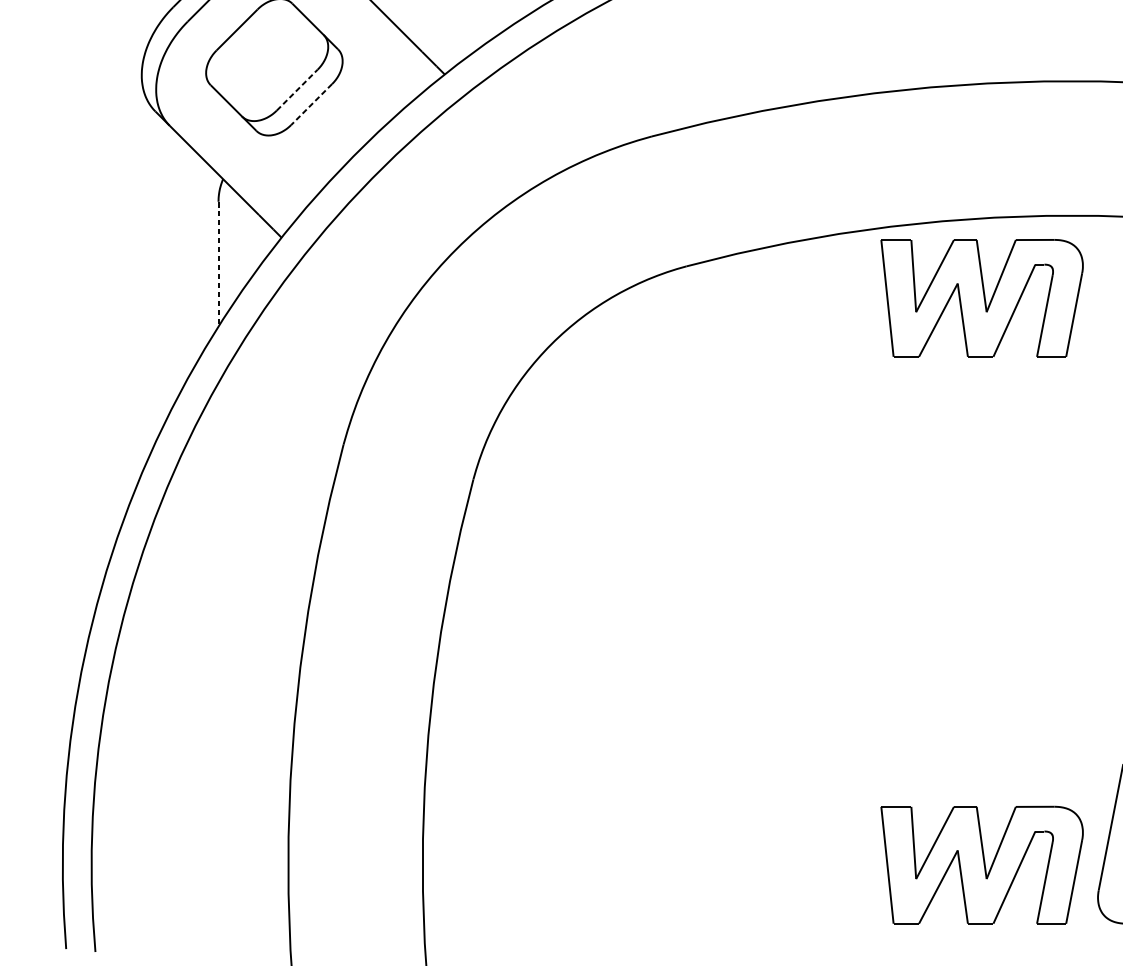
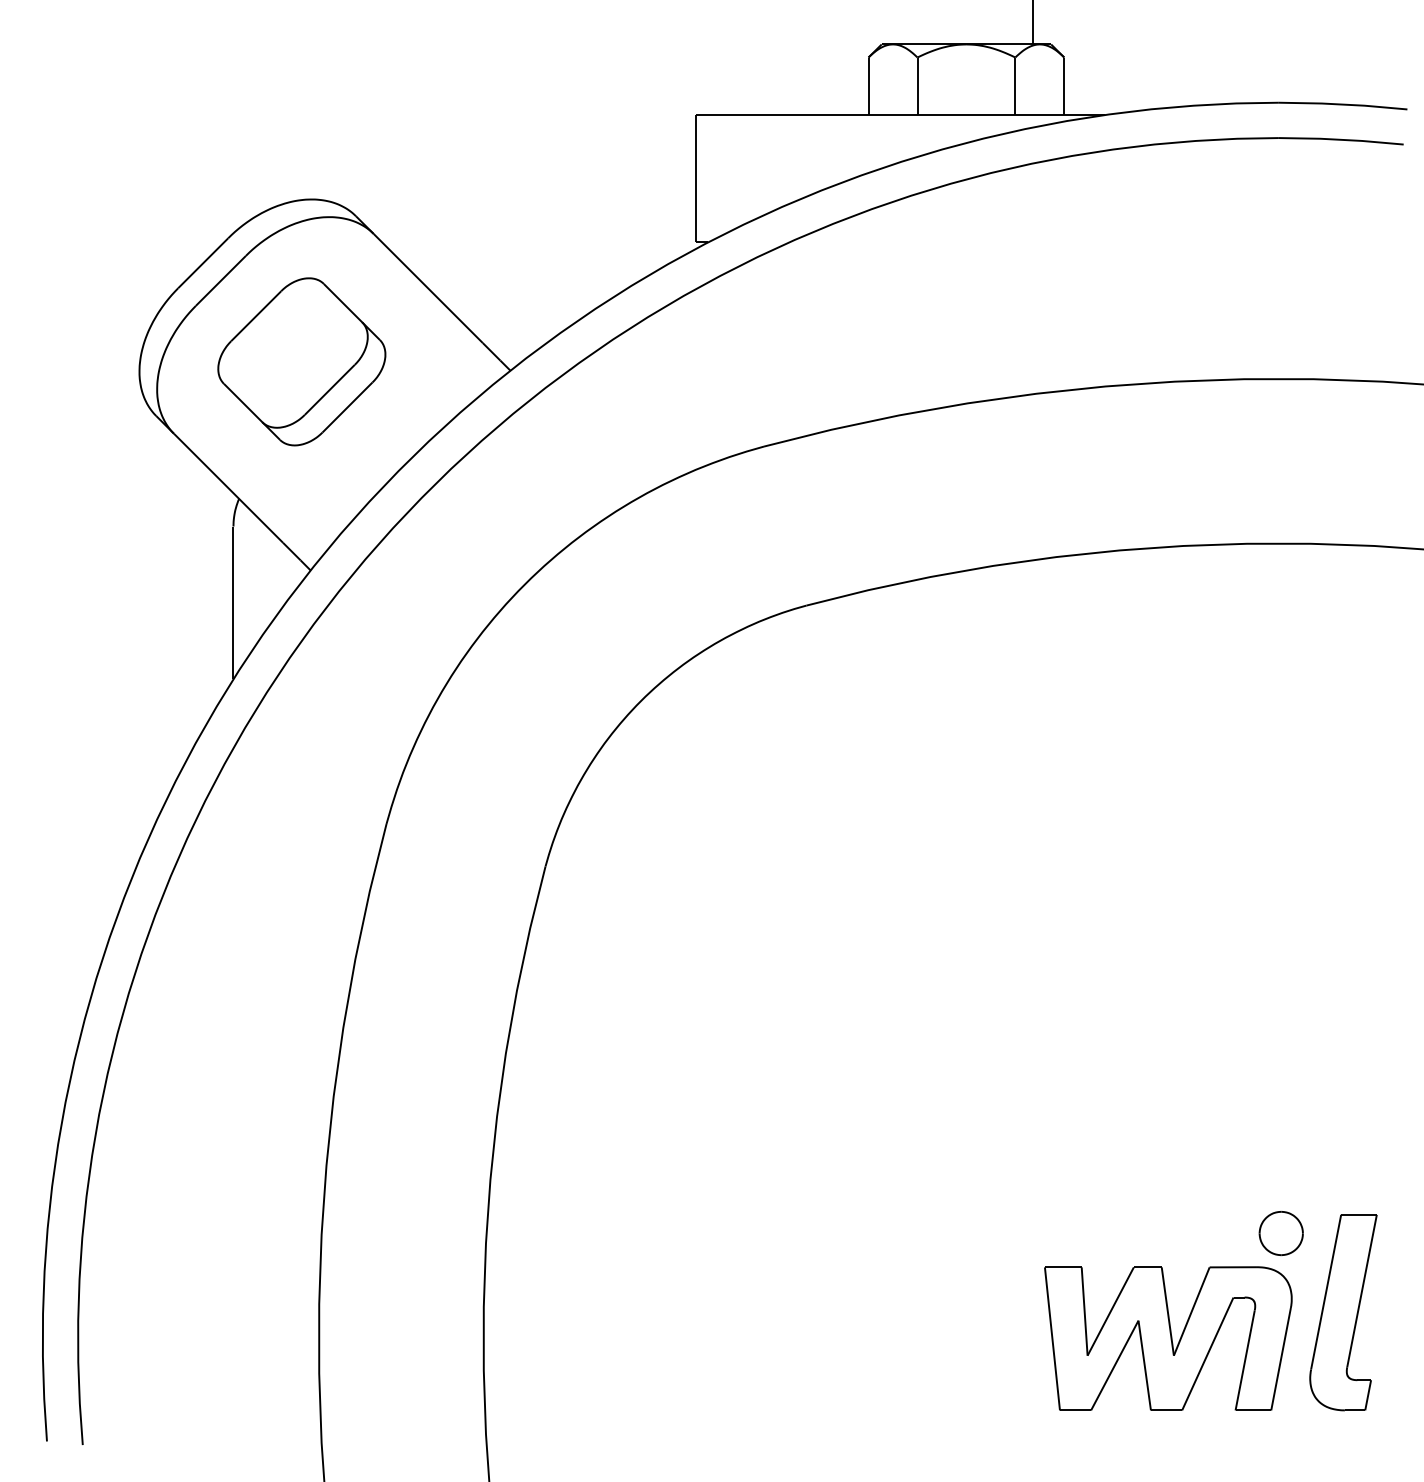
line: (297, 89) -> (330, 389), dashed -> solid
line: (311, 104) -> (347, 407), dashed -> solid
line: (218, 264) -> (233, 603), dashed -> solid
part: (982, 298) -> (1168, 644), removed
part: (1073, 779) -> (1280, 1233), added

